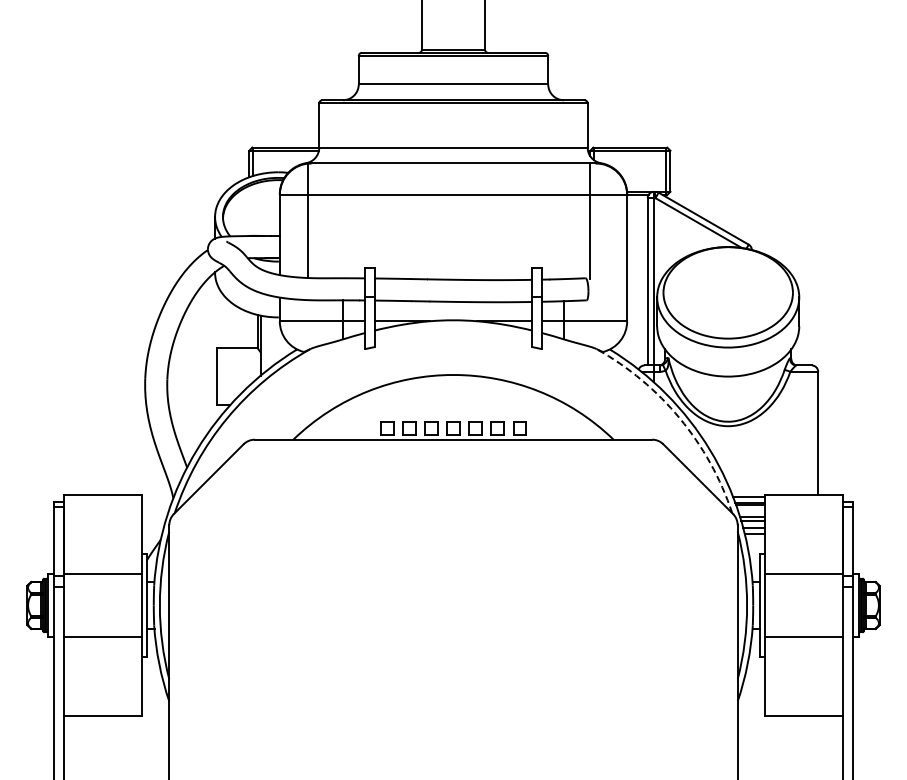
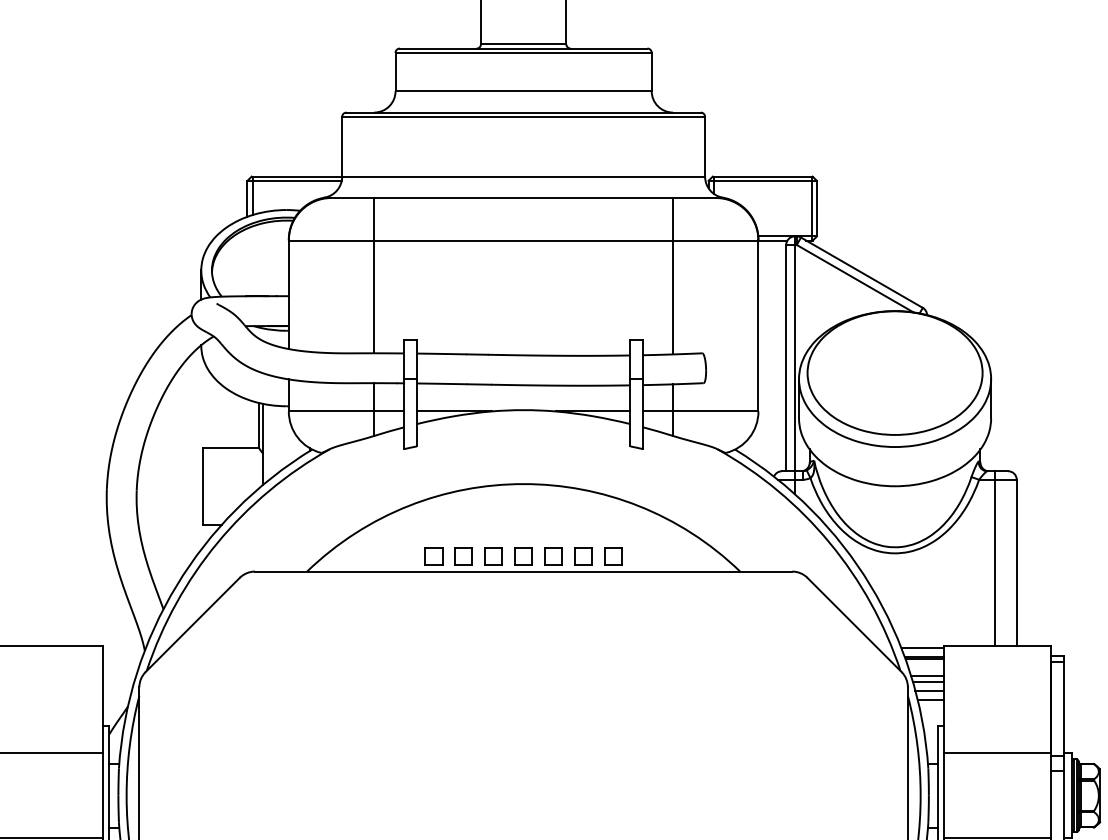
line: (307, 220) -> (373, 275), moved
line: (590, 221) -> (673, 276), moved
arc: (679, 418) -> (829, 542), dashed -> solid
line: (802, 429) -> (995, 557), added

